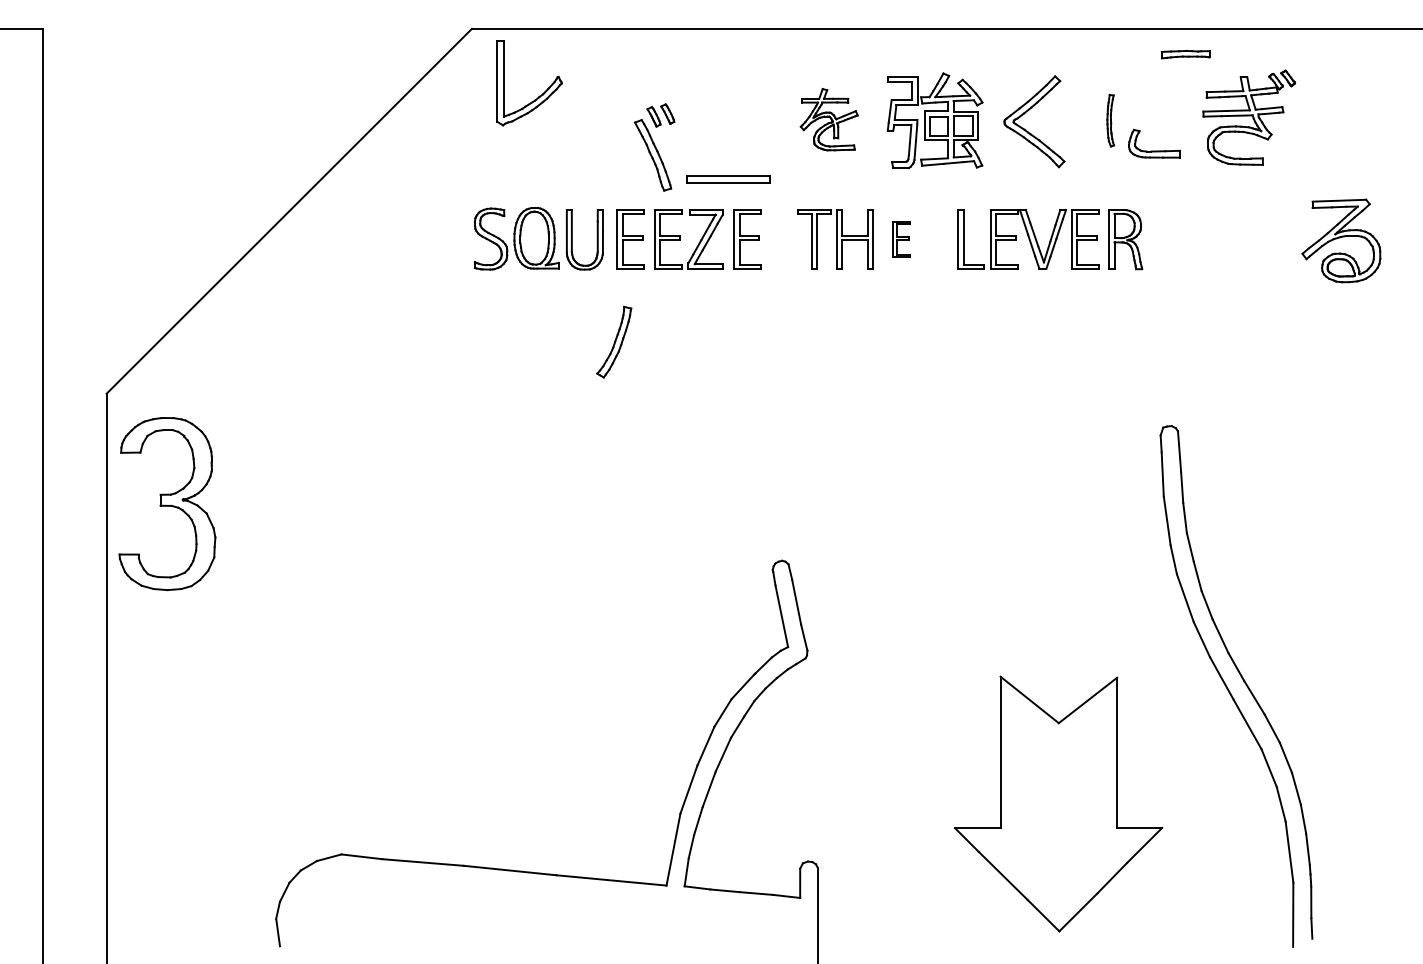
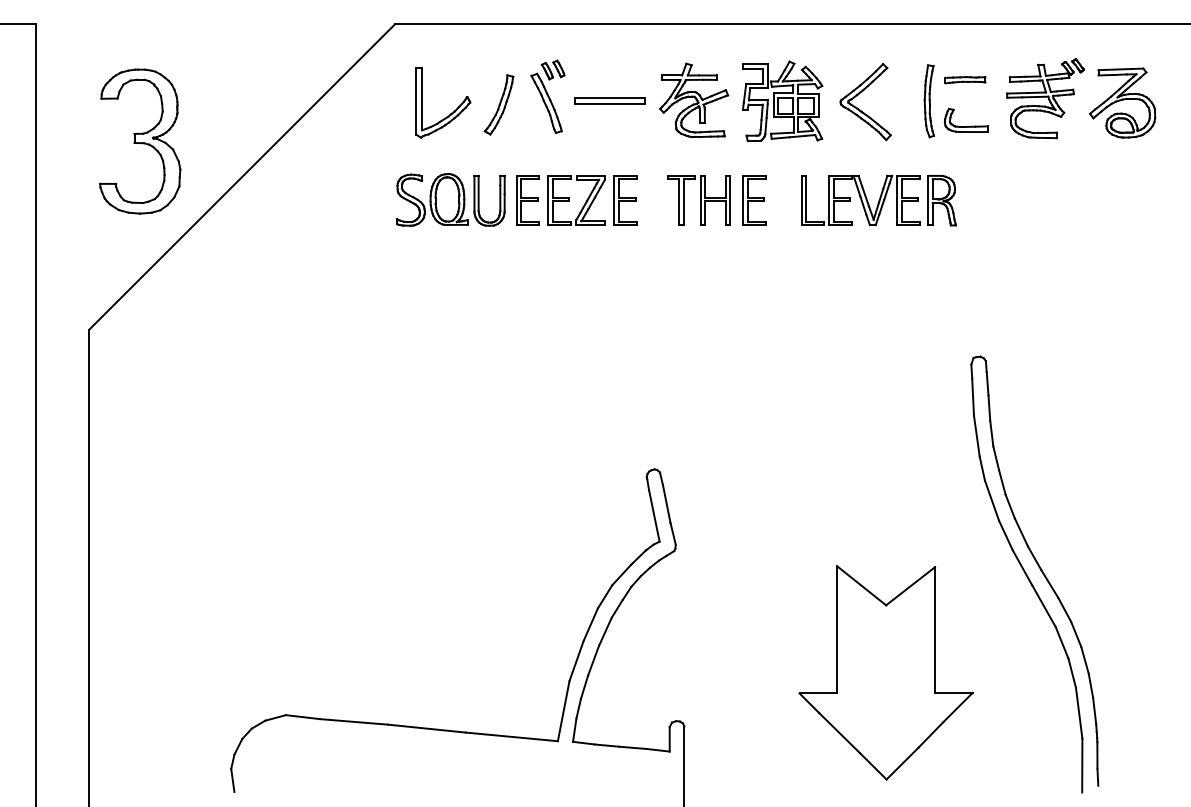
part: (1185, 54) -> (965, 80), moved
part: (539, 95) -> (451, 112), moved
part: (828, 119) -> (693, 100), size x1.43
part: (1110, 120) -> (929, 100), size x1.67
part: (654, 147) -> (547, 96), moved
part: (728, 179) -> (609, 100), moved
part: (901, 239) -> (754, 200), size x1.67
part: (1341, 240) -> (1122, 102), moved
part: (614, 341) -> (499, 104), moved
part: (167, 504) -> (140, 142), moved

